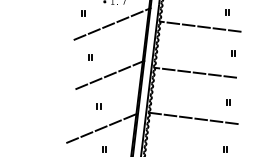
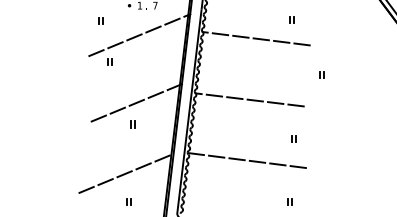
part: (233, 53) -> (321, 74), moved
part: (89, 56) -> (109, 61), moved
part: (98, 106) -> (132, 124), moved

